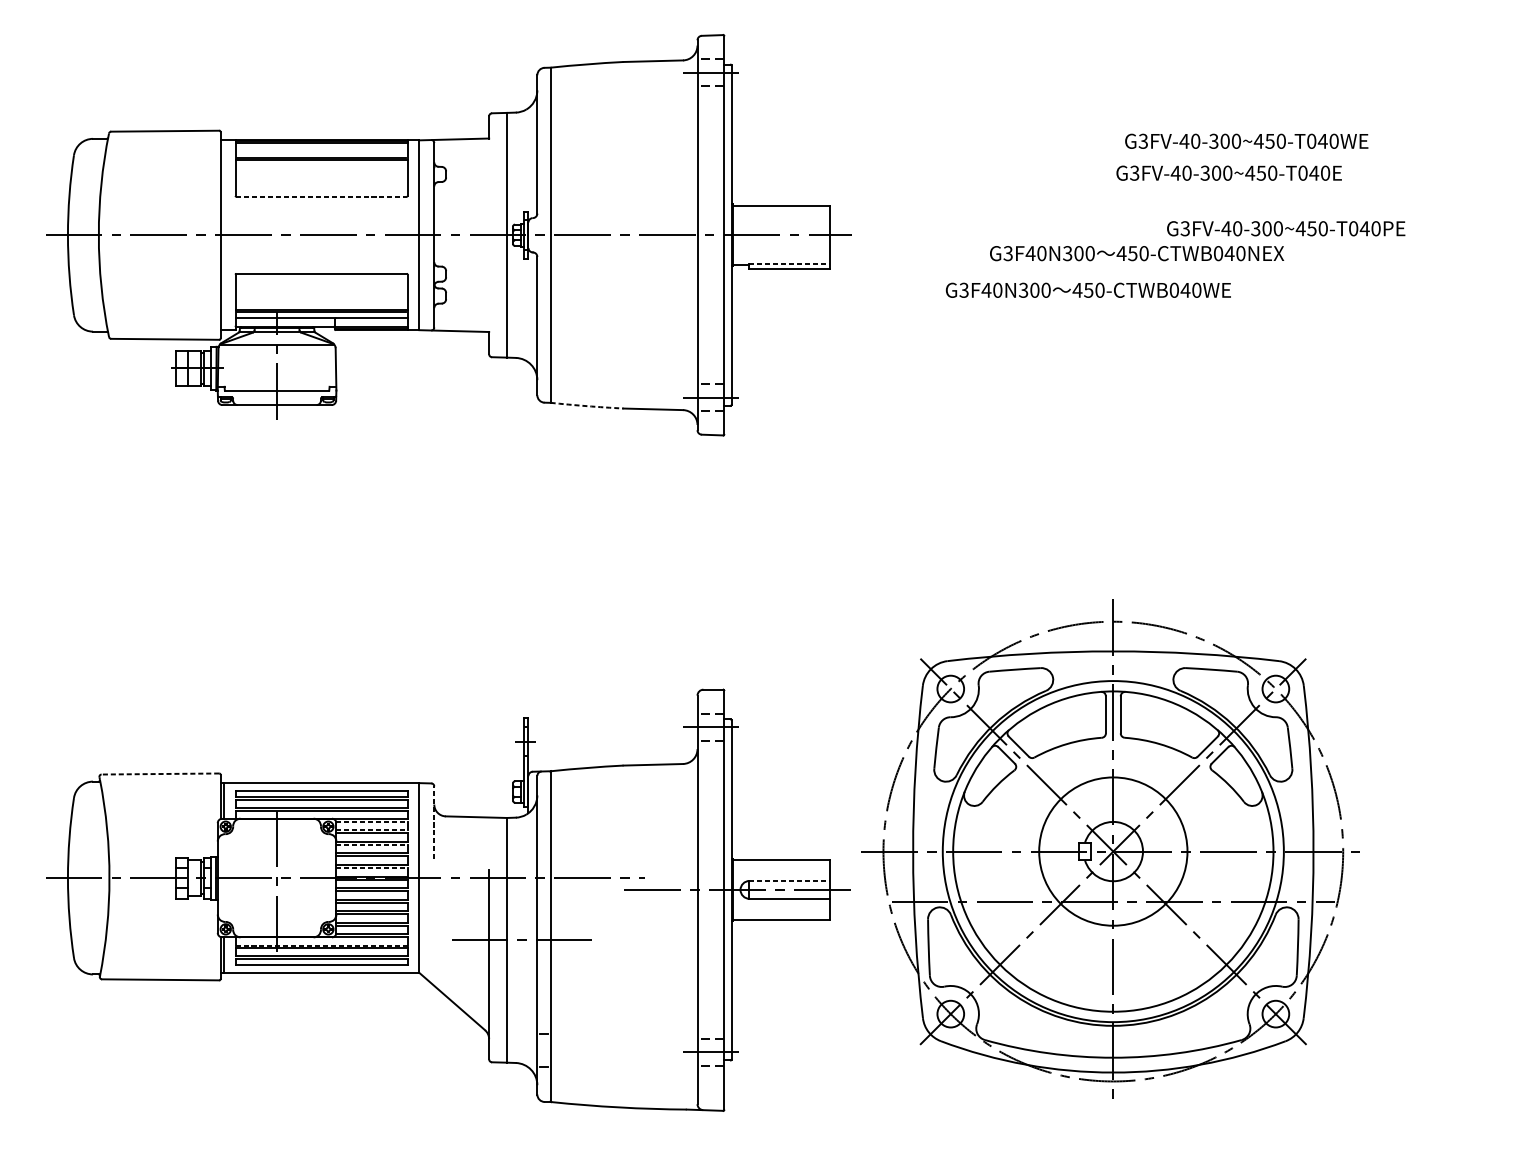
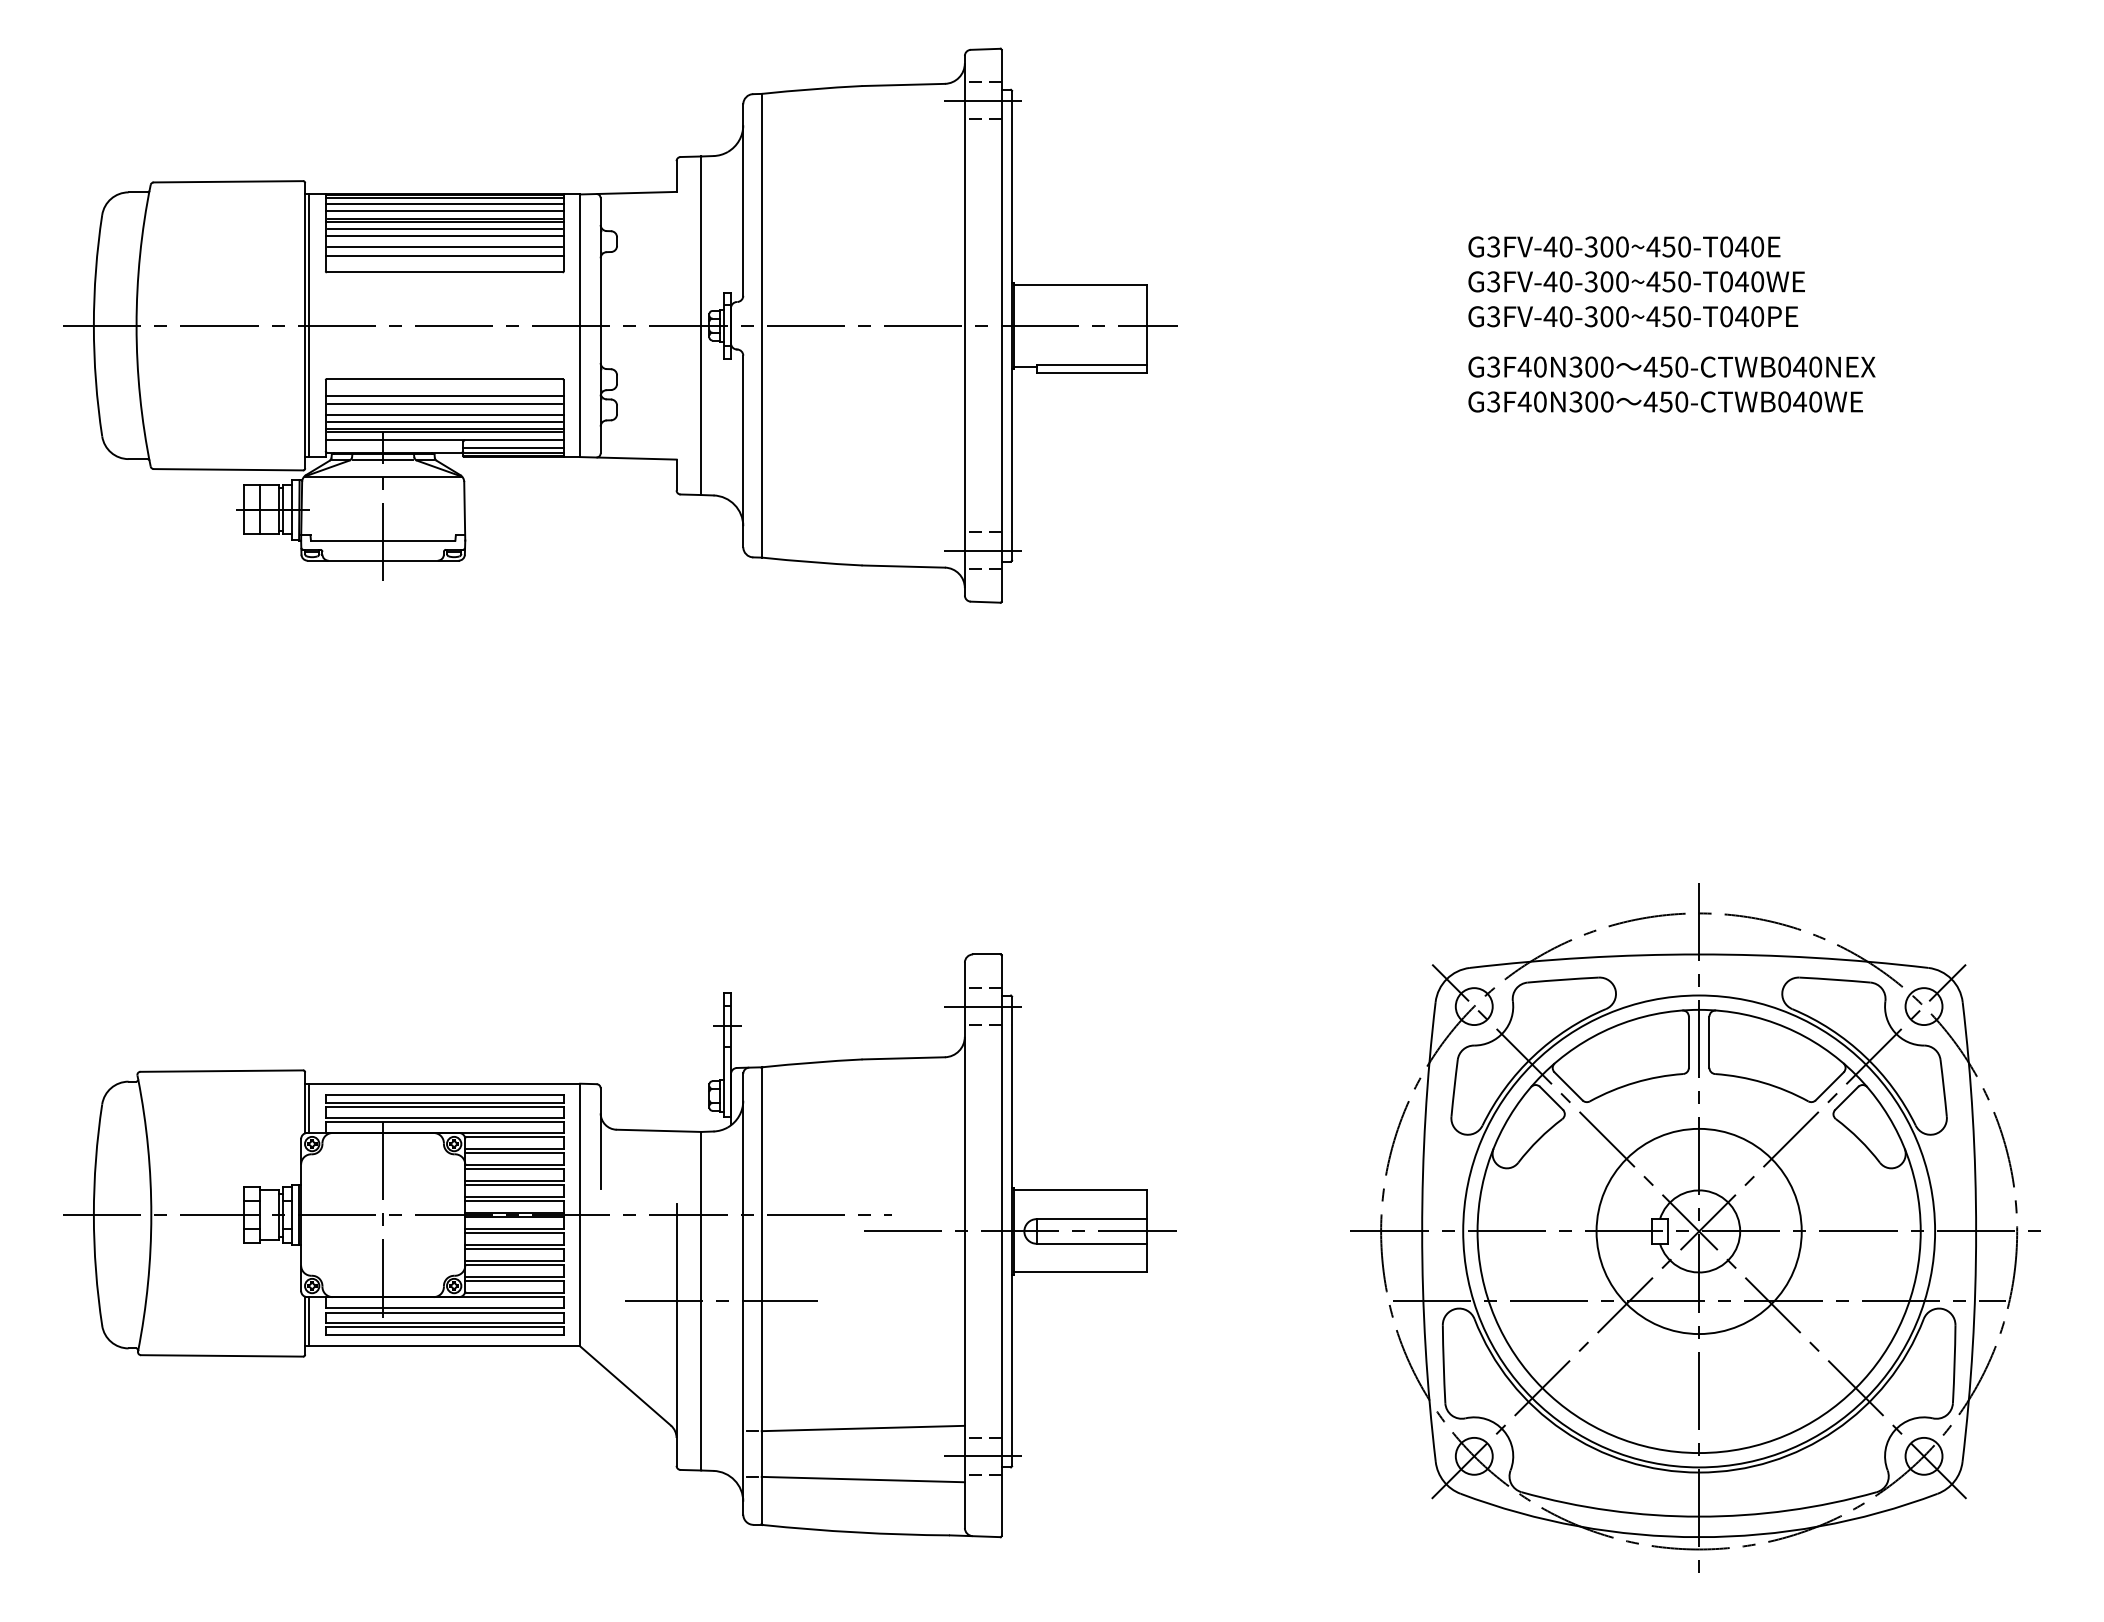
text: (1246, 141) -> (1636, 281), moved
line: (321, 146) -> (444, 203), added
line: (321, 152) -> (444, 211), added
line: (321, 165) -> (444, 229), added
line: (321, 170) -> (444, 236), added
text: (1229, 172) -> (1624, 246), moved
line: (321, 178) -> (444, 247), added
line: (321, 184) -> (444, 255), added
line: (321, 196) -> (444, 272), dashed -> solid
text: (1286, 228) -> (1633, 316), moved
line: (223, 235) -> (309, 325), added
text: (1136, 253) -> (1671, 366), moved
line: (789, 263) -> (1092, 364), dashed -> solid
line: (321, 285) -> (444, 395), added
text: (1088, 290) -> (1665, 401), moved
line: (321, 292) -> (444, 404), added
line: (321, 300) -> (444, 415), added
line: (321, 305) -> (444, 422), added
line: (371, 323) -> (513, 447), added
arc: (587, 406) -> (812, 562), dashed -> solid
line: (160, 774) -> (221, 1071), dashed -> solid
line: (371, 821) -> (514, 1137), dashed -> solid
line: (434, 822) -> (600, 1138), dashed -> solid
line: (372, 829) -> (515, 1148), dashed -> solid
line: (372, 845) -> (515, 1169), dashed -> solid
part: (1110, 848) -> (1695, 1227), moved
line: (372, 868) -> (515, 1201), dashed -> solid
line: (789, 881) -> (1092, 1219), dashed -> solid
line: (321, 945) -> (444, 1308), dashed -> solid
line: (623, 1032) -> (862, 1428), added
line: (623, 1069) -> (862, 1479), added

